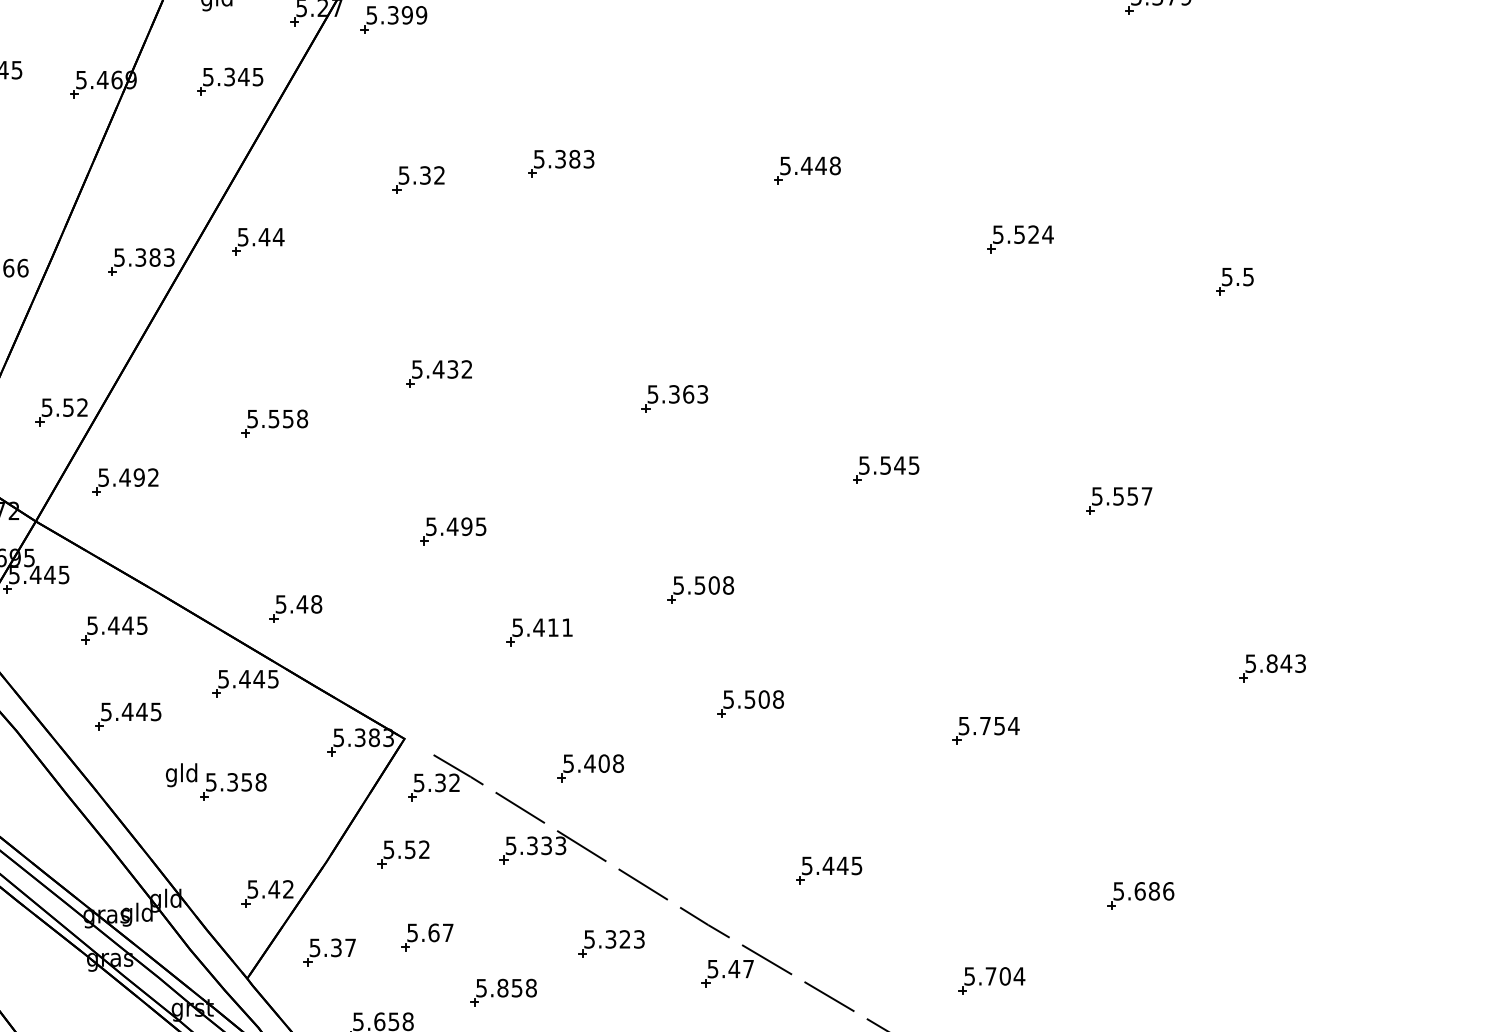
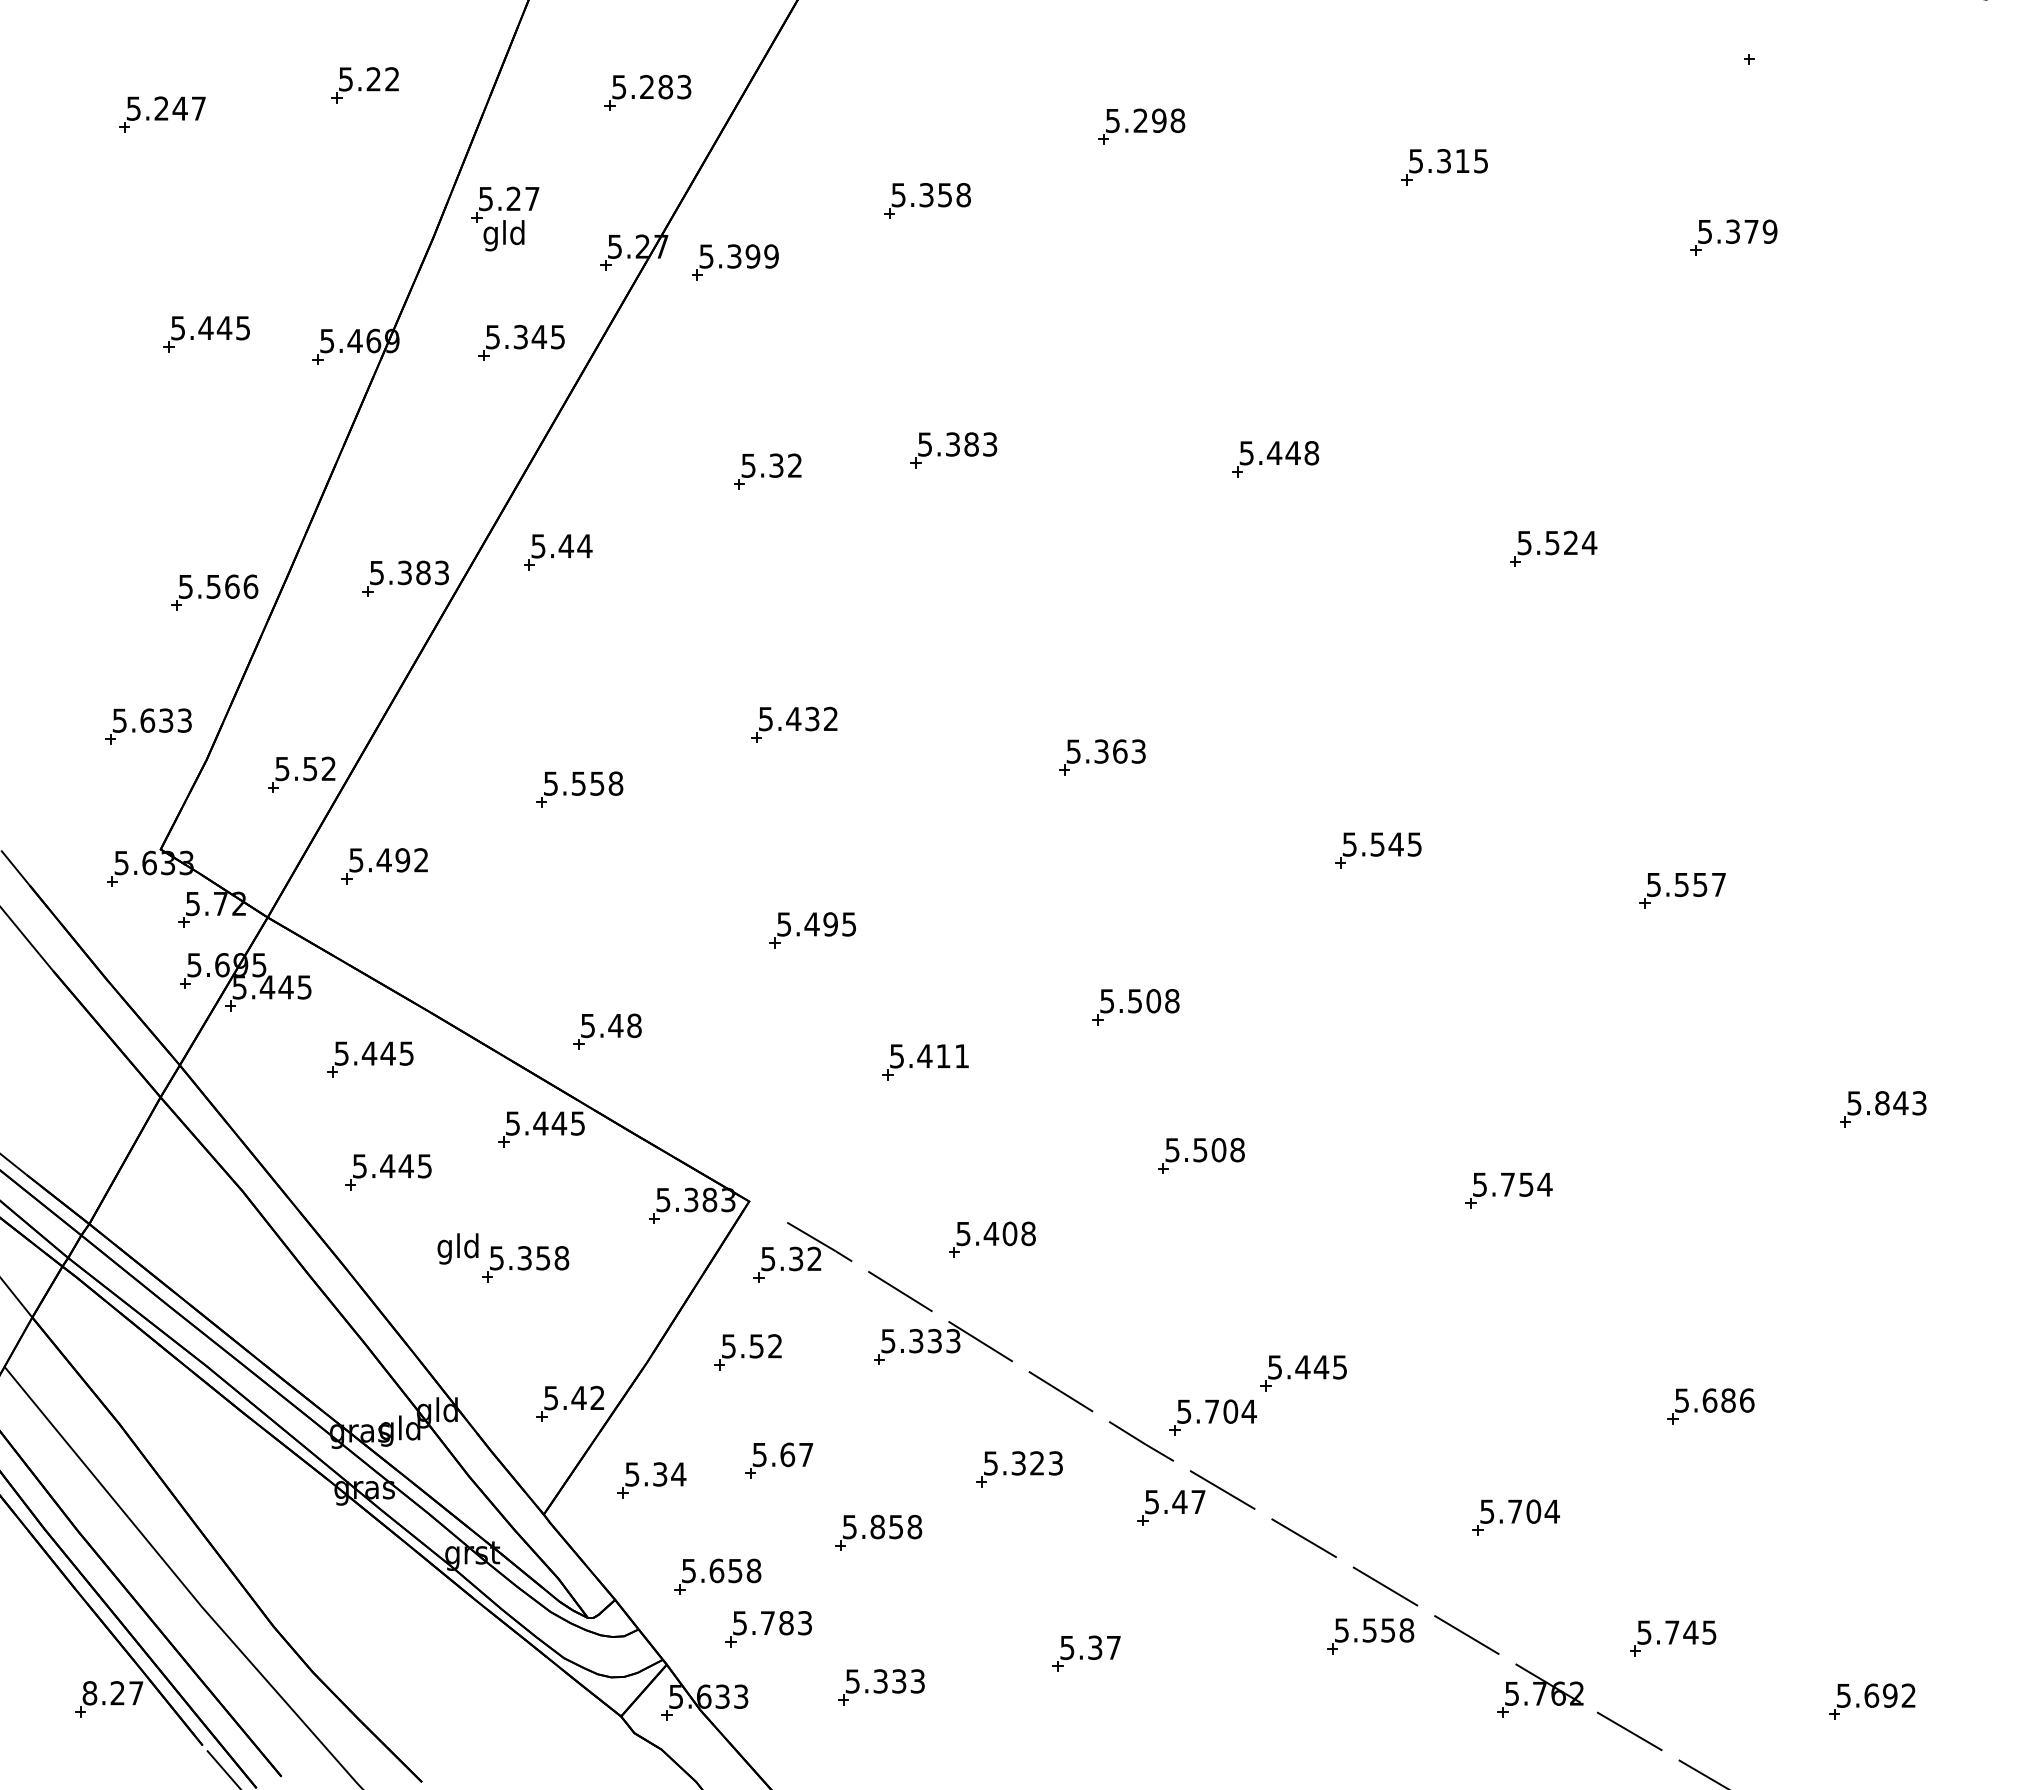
part: (1234, 281) -> (1833, 604), removed
part: (759, 904) -> (1212, 1417), added
text: (350, 947) -> (678, 1474), 5.37 -> 5.34

